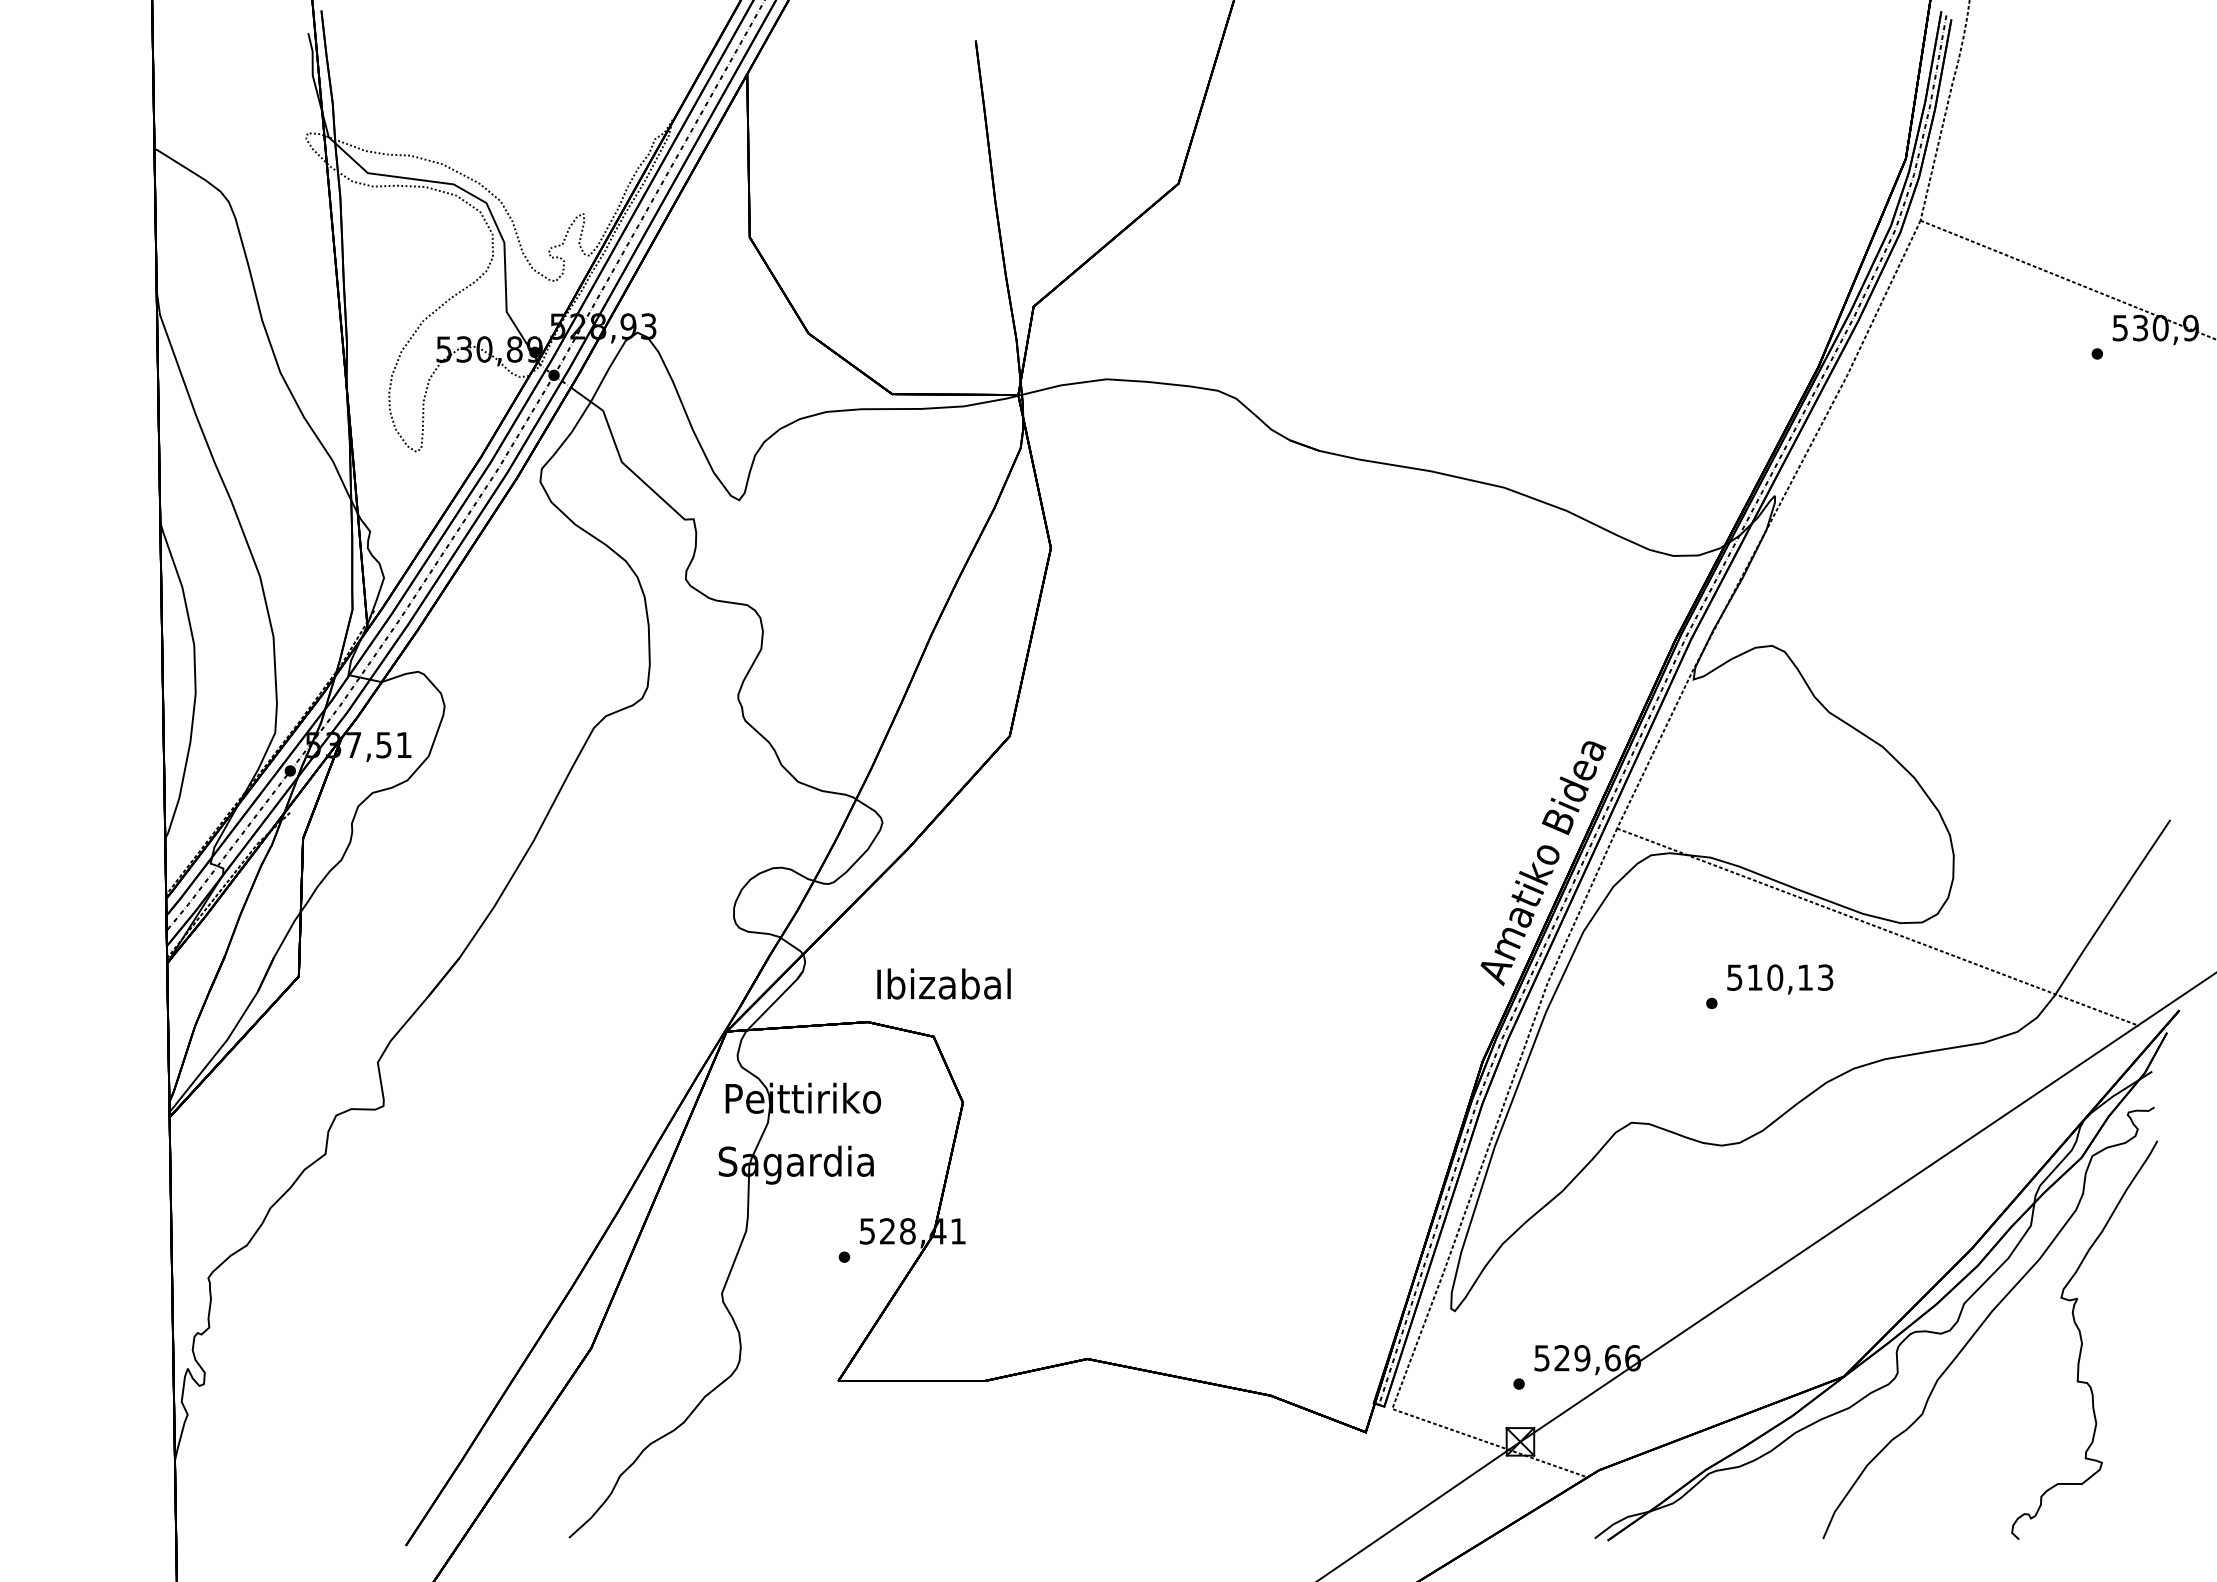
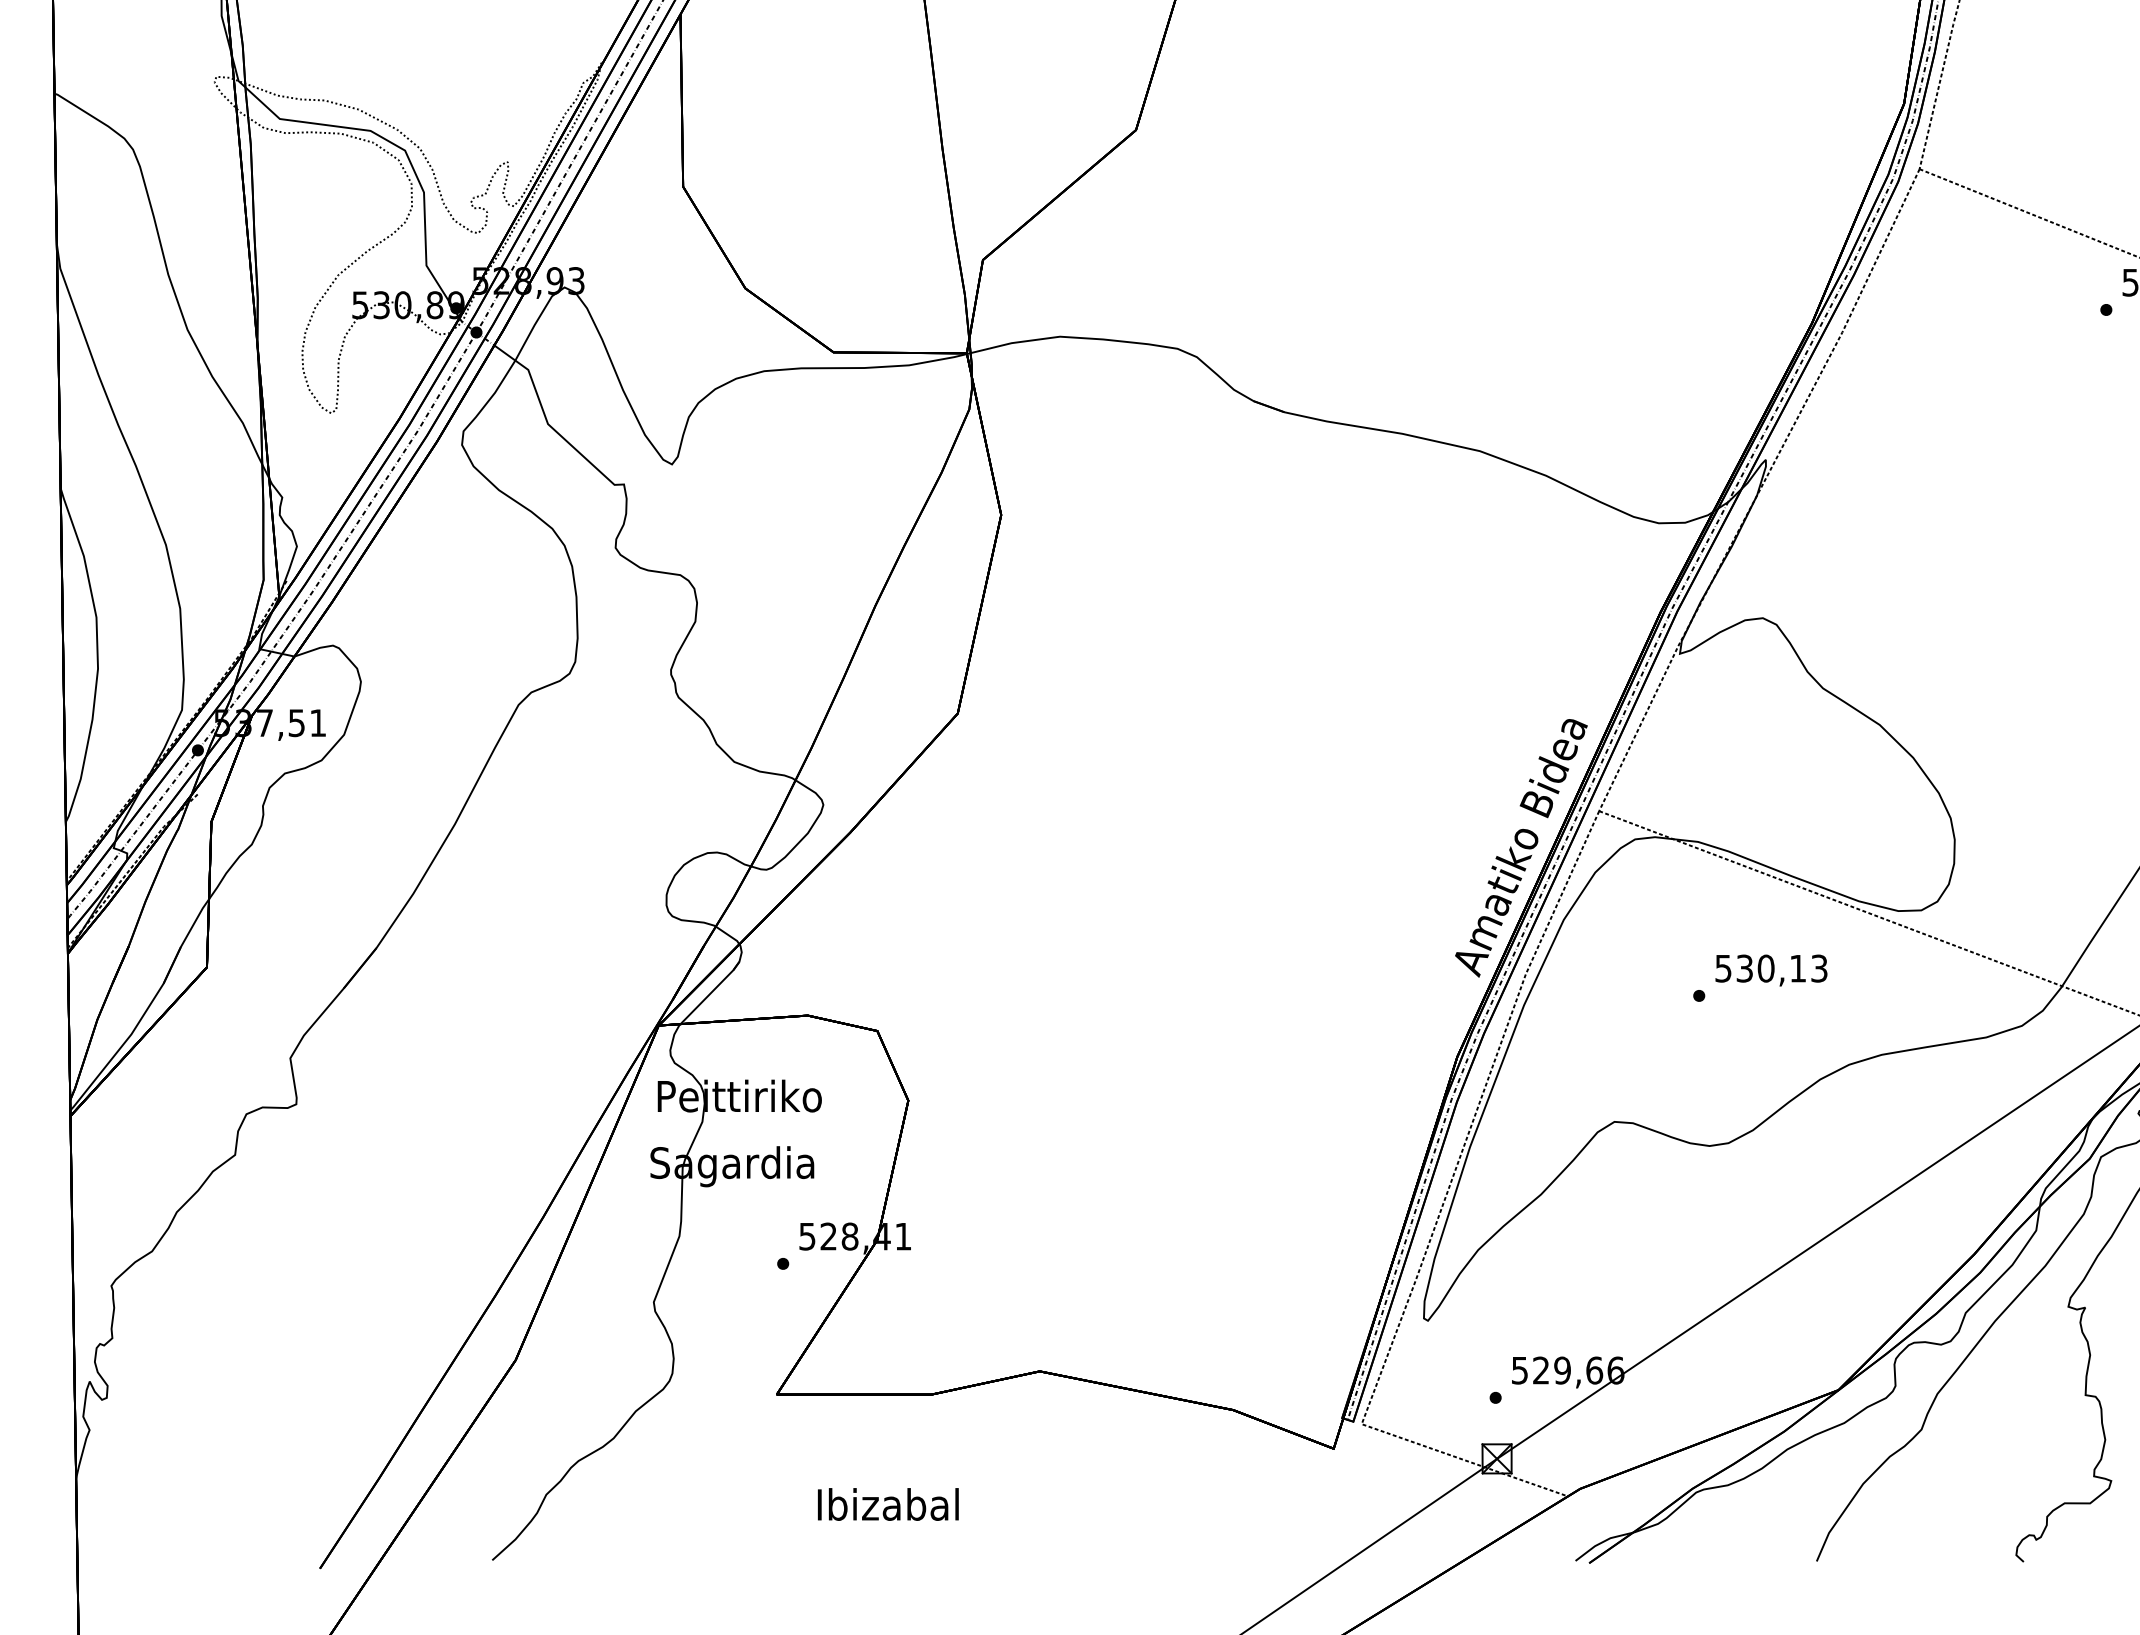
text: (1754, 977) -> (1744, 968), 510,13 -> 530,13
text: (943, 983) -> (887, 1503), moved

